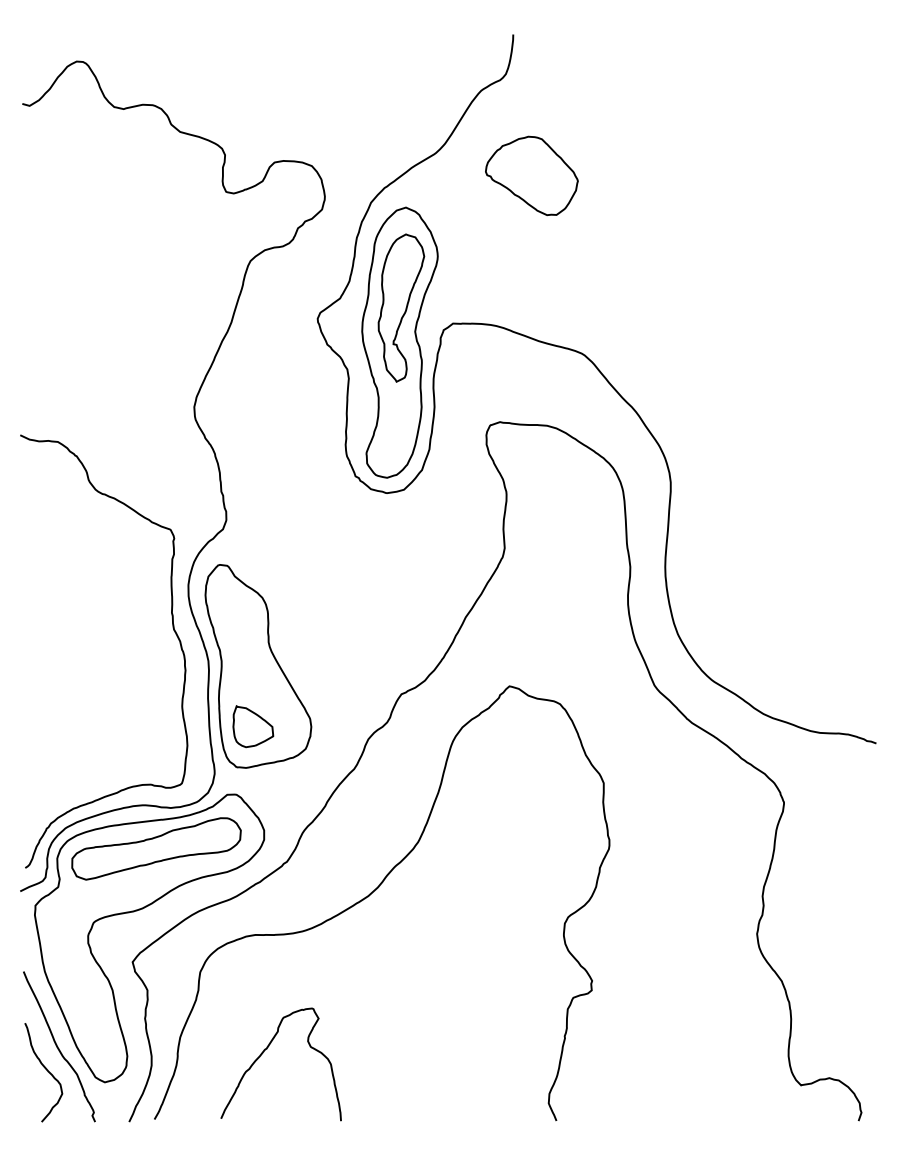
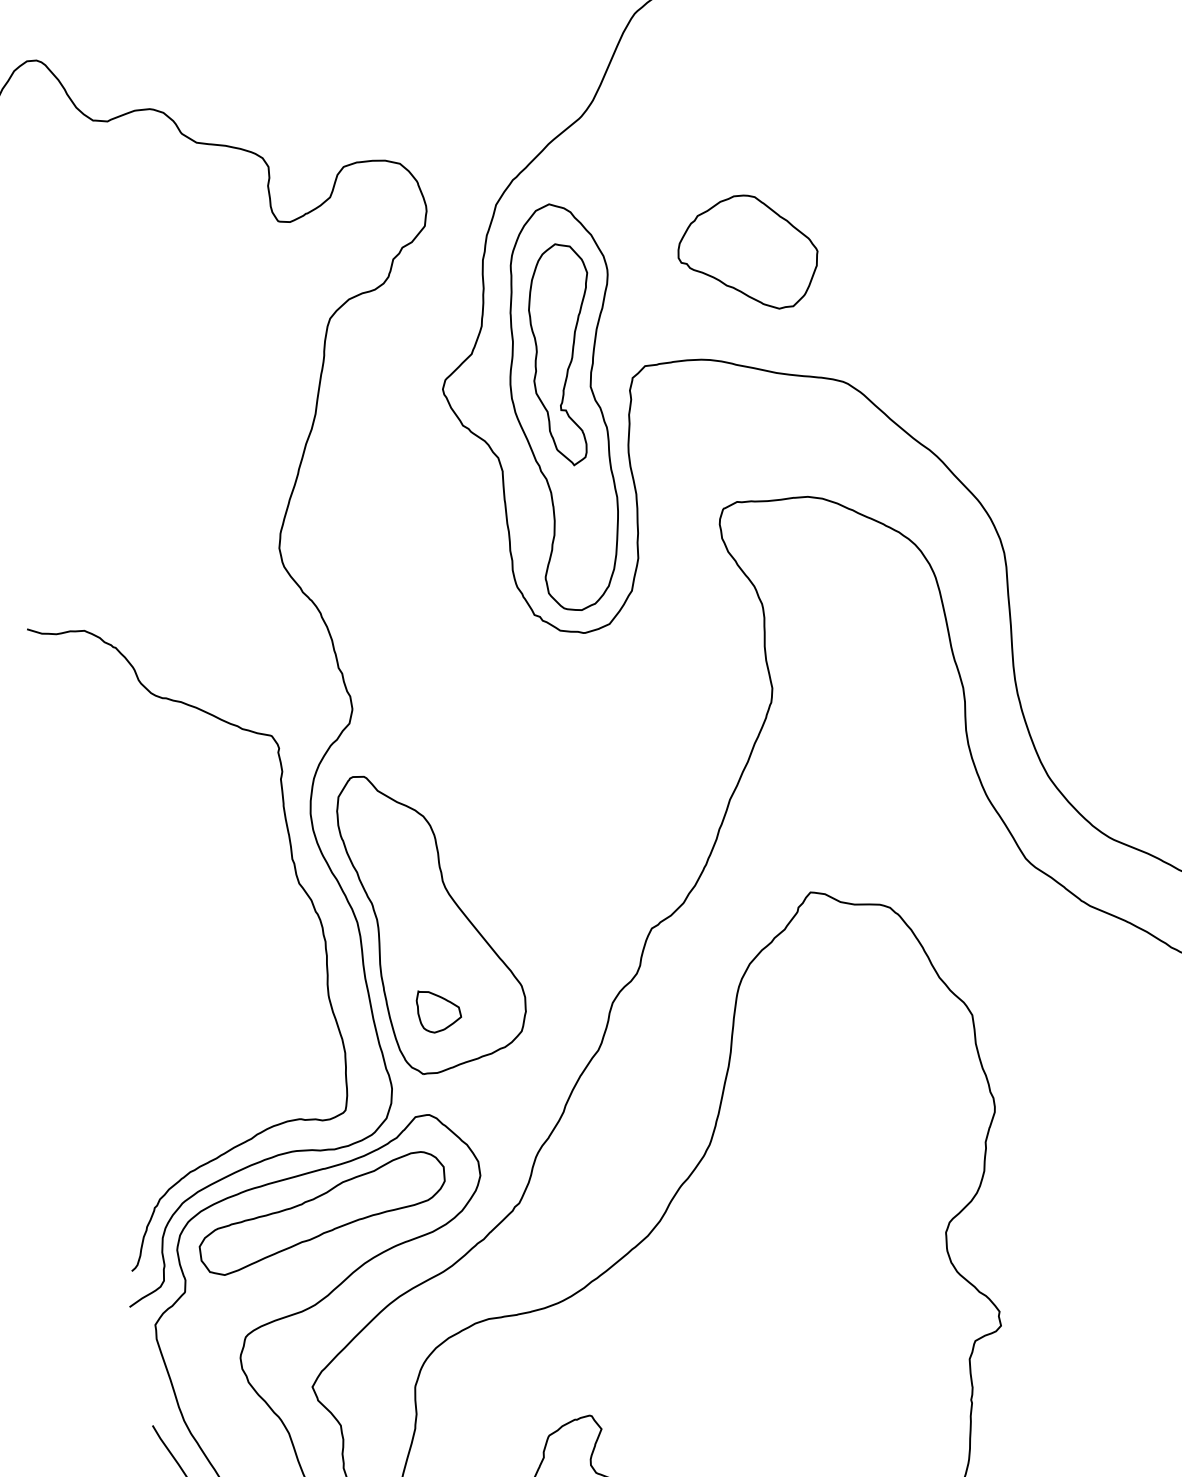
part: (531, 175) -> (747, 253), moved
part: (253, 726) -> (439, 1009), size x0.7

